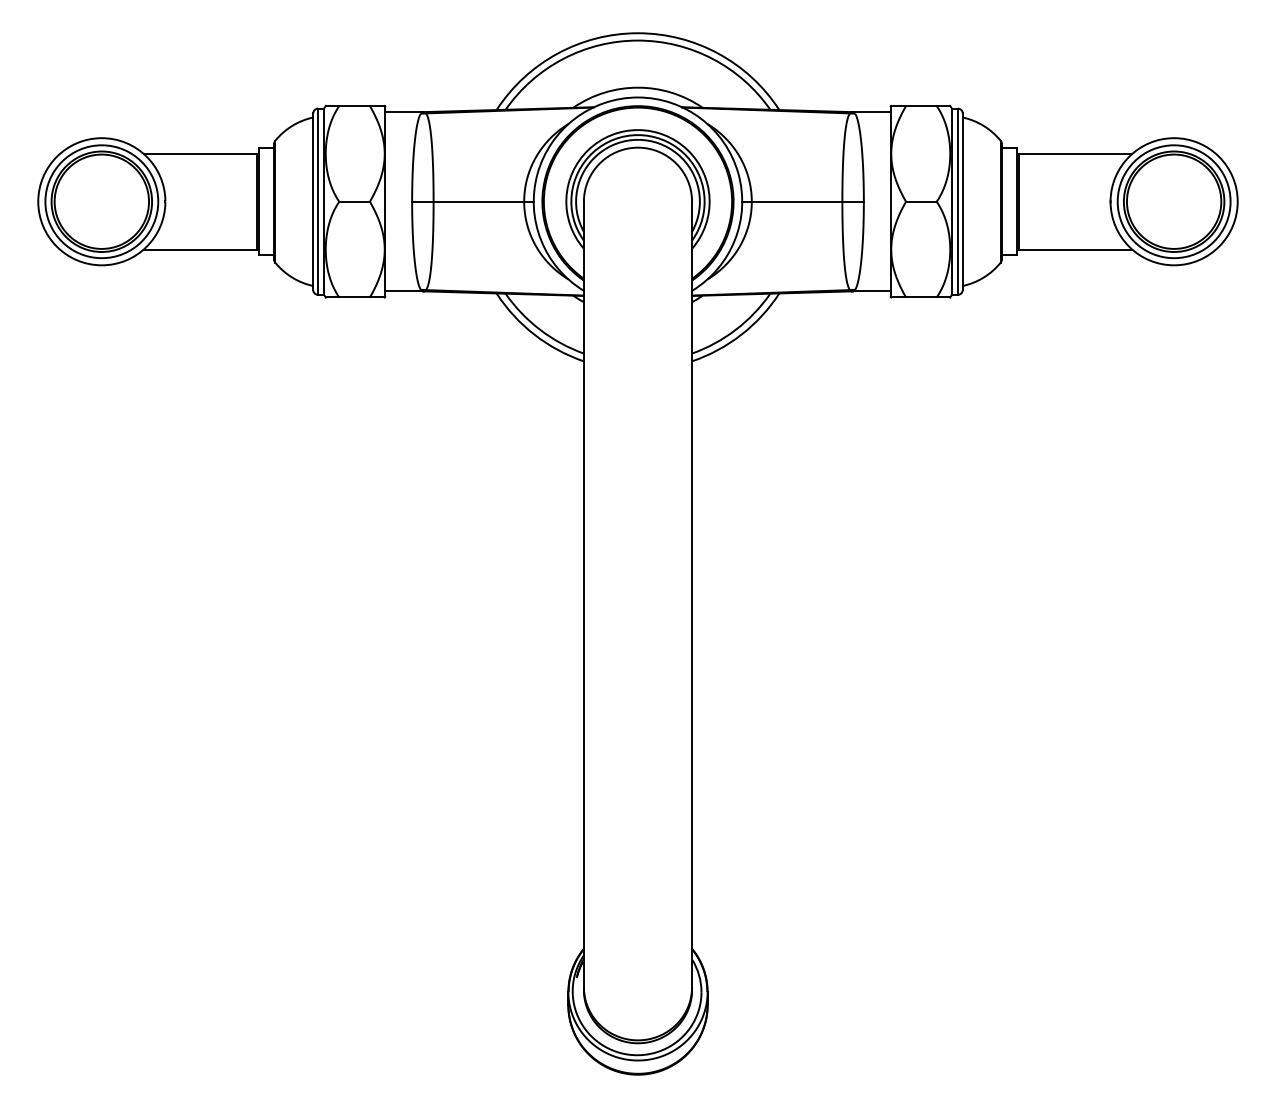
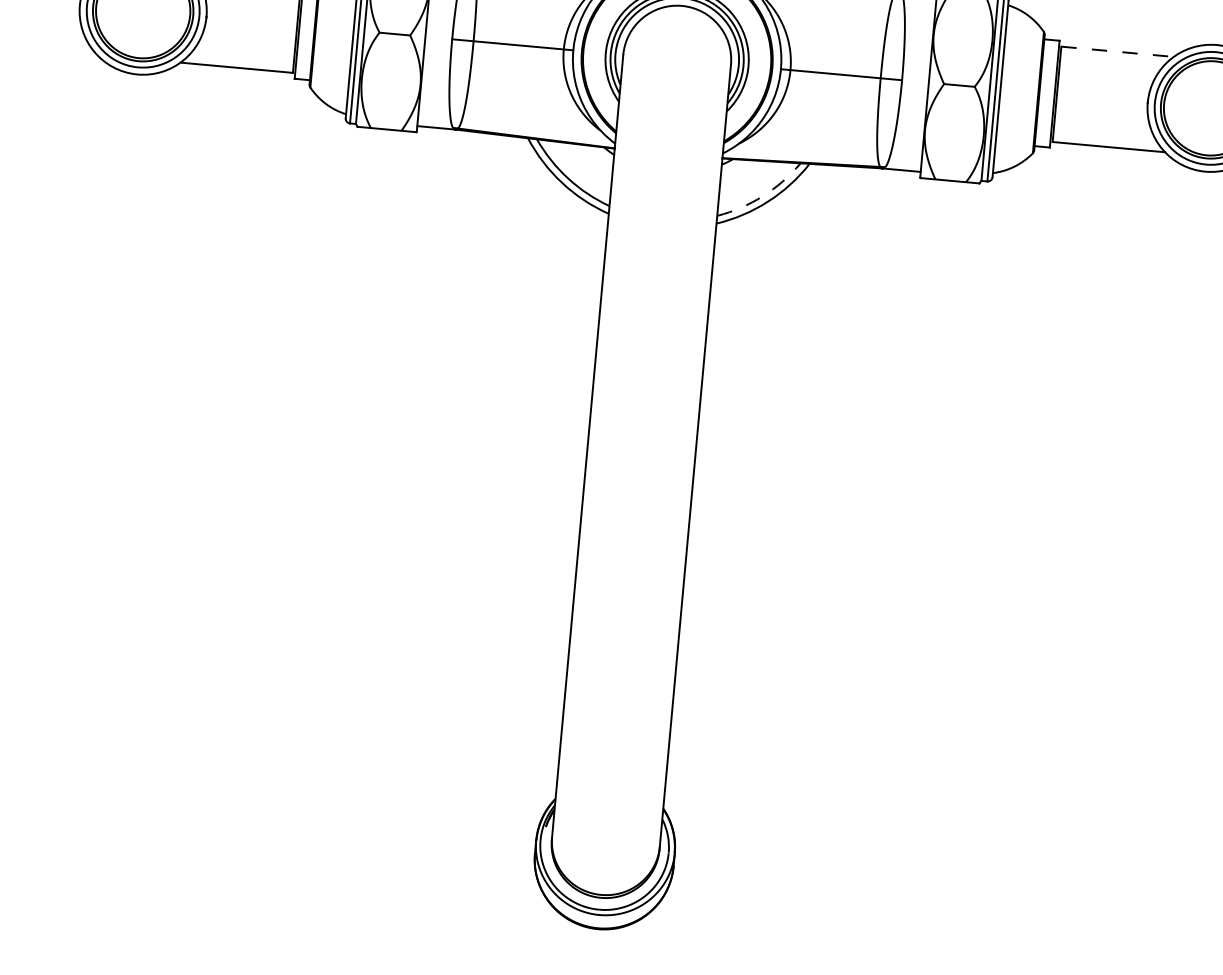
line: (1076, 153) -> (1118, 51), solid -> dashed
arc: (735, 329) -> (762, 195), solid -> dashed

